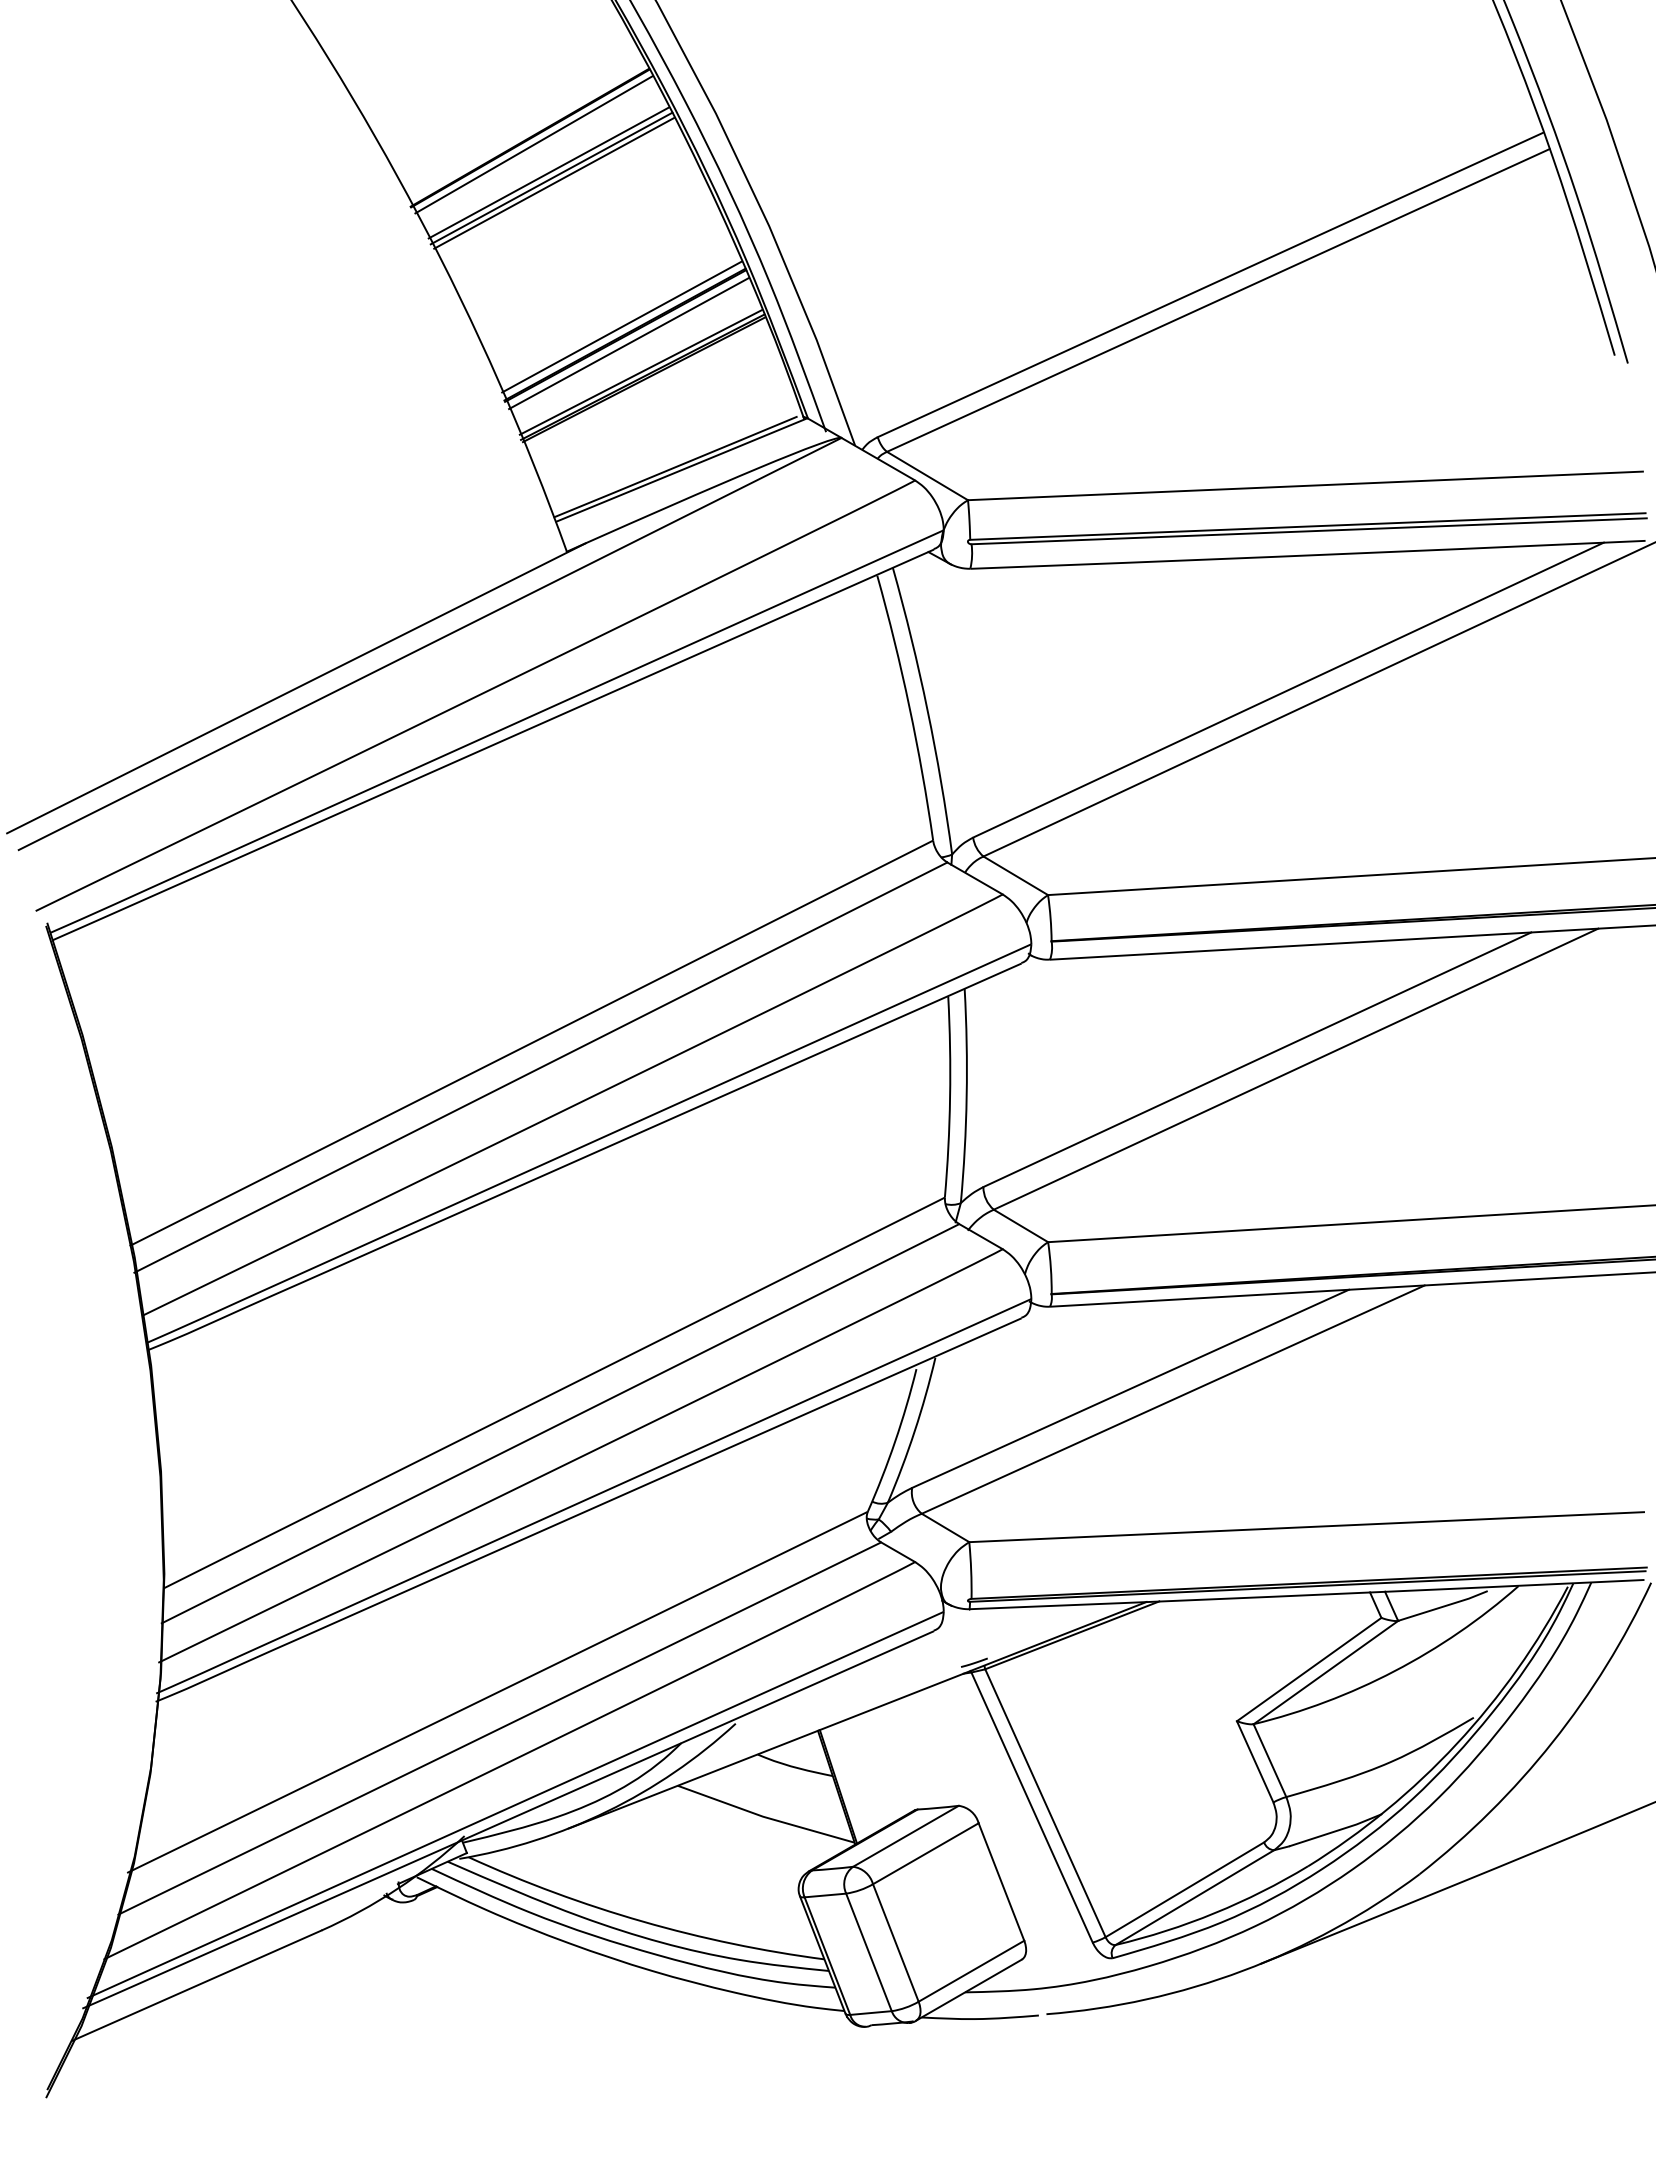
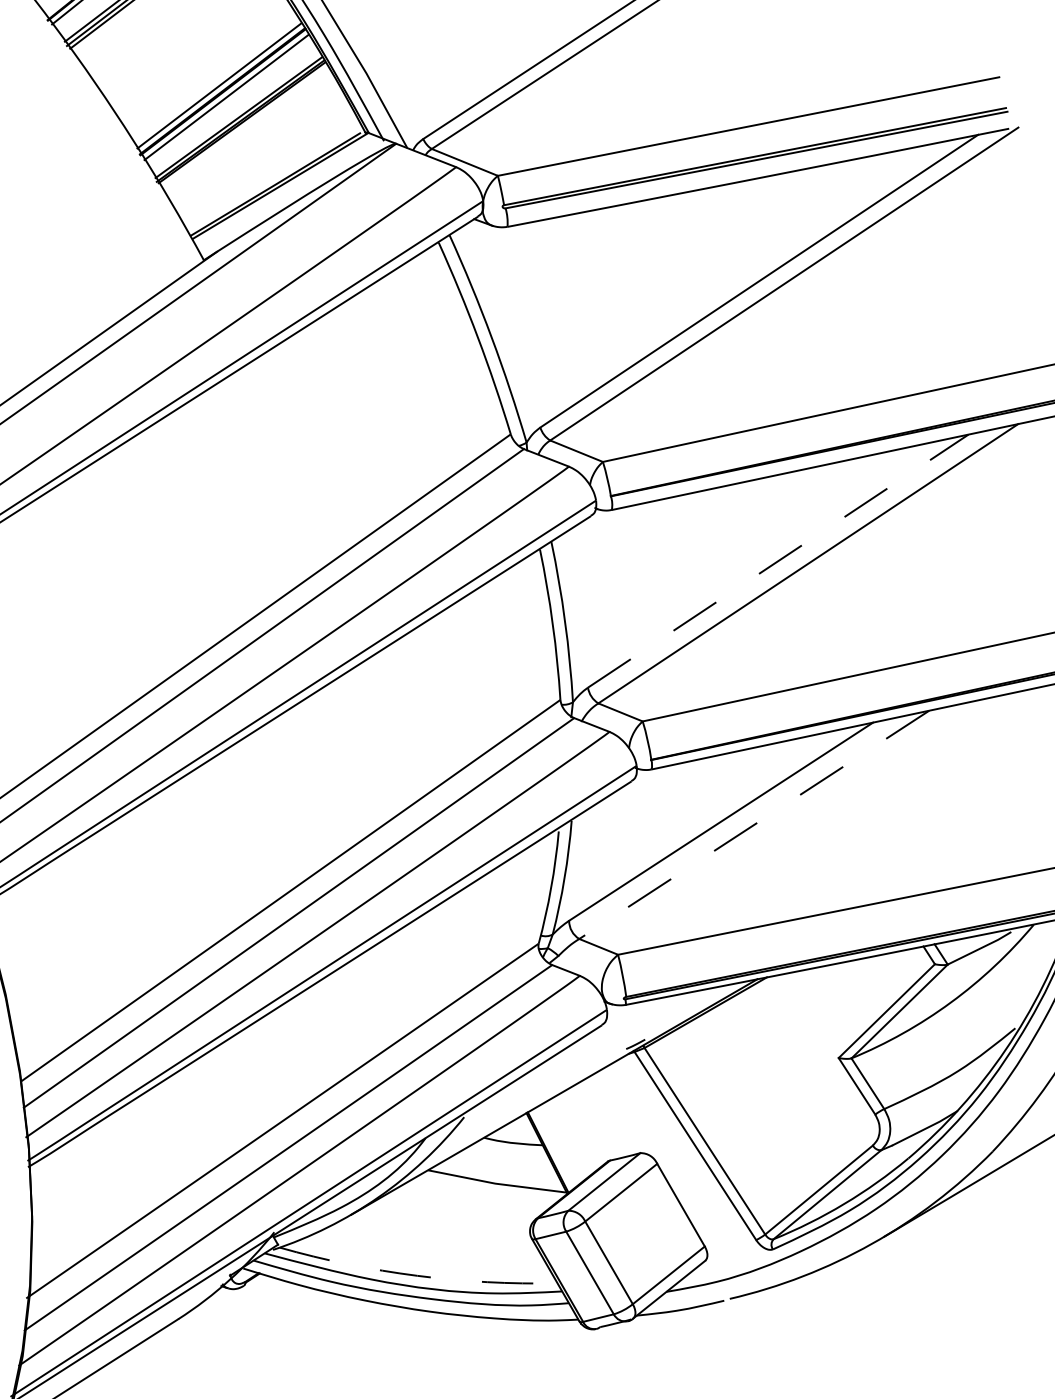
line: (1257, 1059) -> (778, 560), solid -> dashed
line: (1172, 1399) -> (753, 824), solid -> dashed
arc: (642, 1921) -> (417, 1275), solid -> dashed

